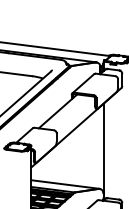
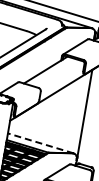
line: (65, 184) -> (40, 143), solid -> dashed

